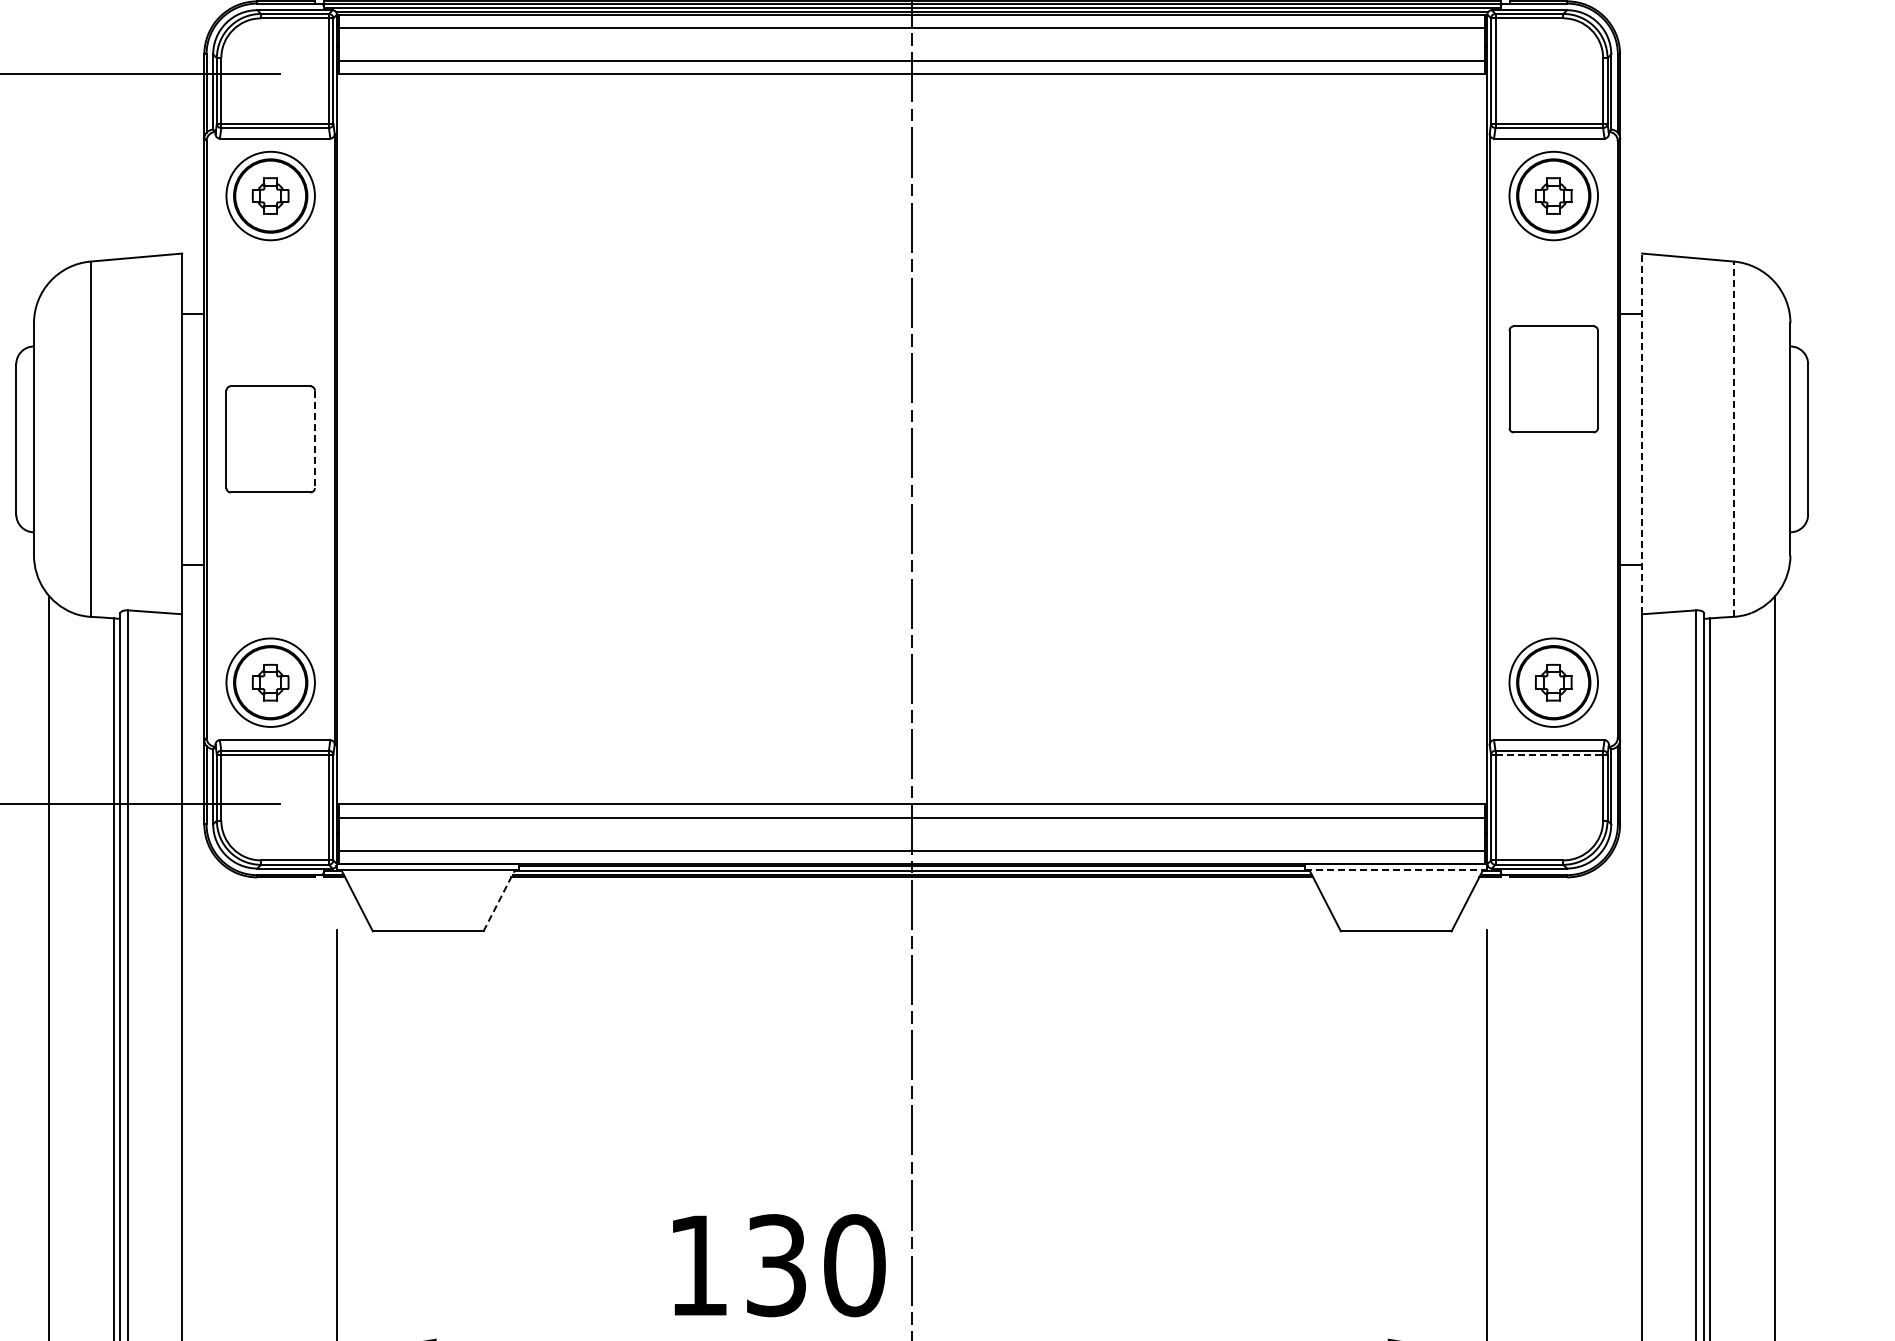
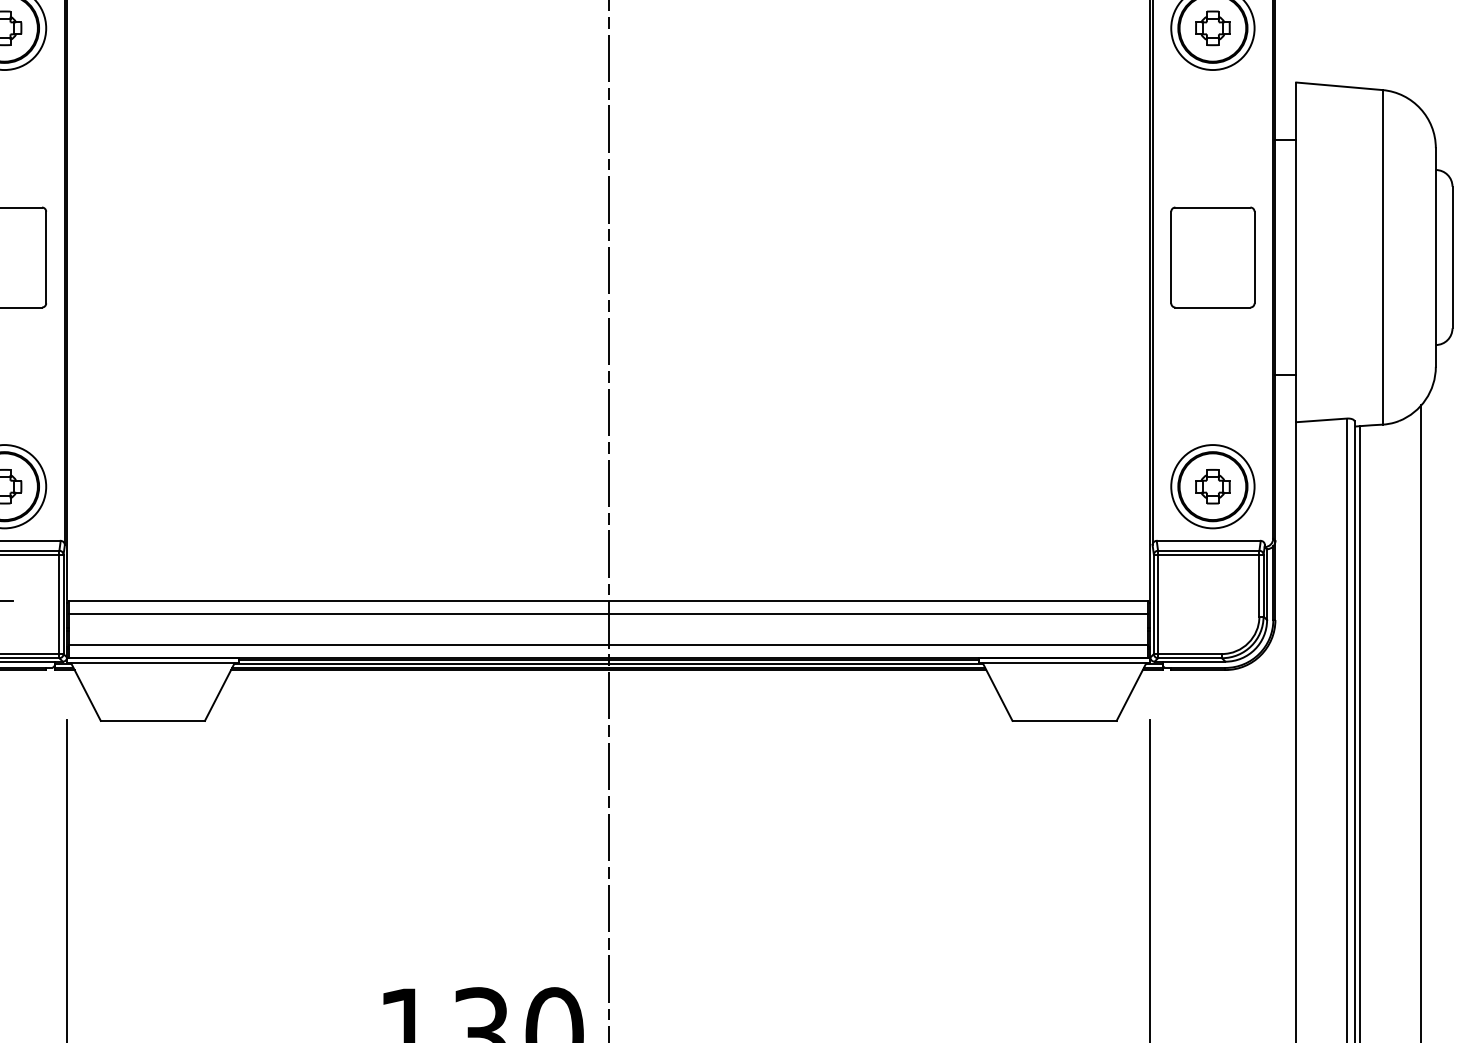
part: (1553, 379) -> (1212, 257), moved
line: (1642, 433) -> (1296, 251), dashed -> solid
line: (314, 439) -> (45, 257), dashed -> solid
line: (1733, 439) -> (1382, 257), dashed -> solid
line: (1549, 755) -> (1208, 555), dashed -> solid
line: (1396, 870) -> (1064, 663), dashed -> solid
line: (499, 900) -> (220, 691), dashed -> solid

